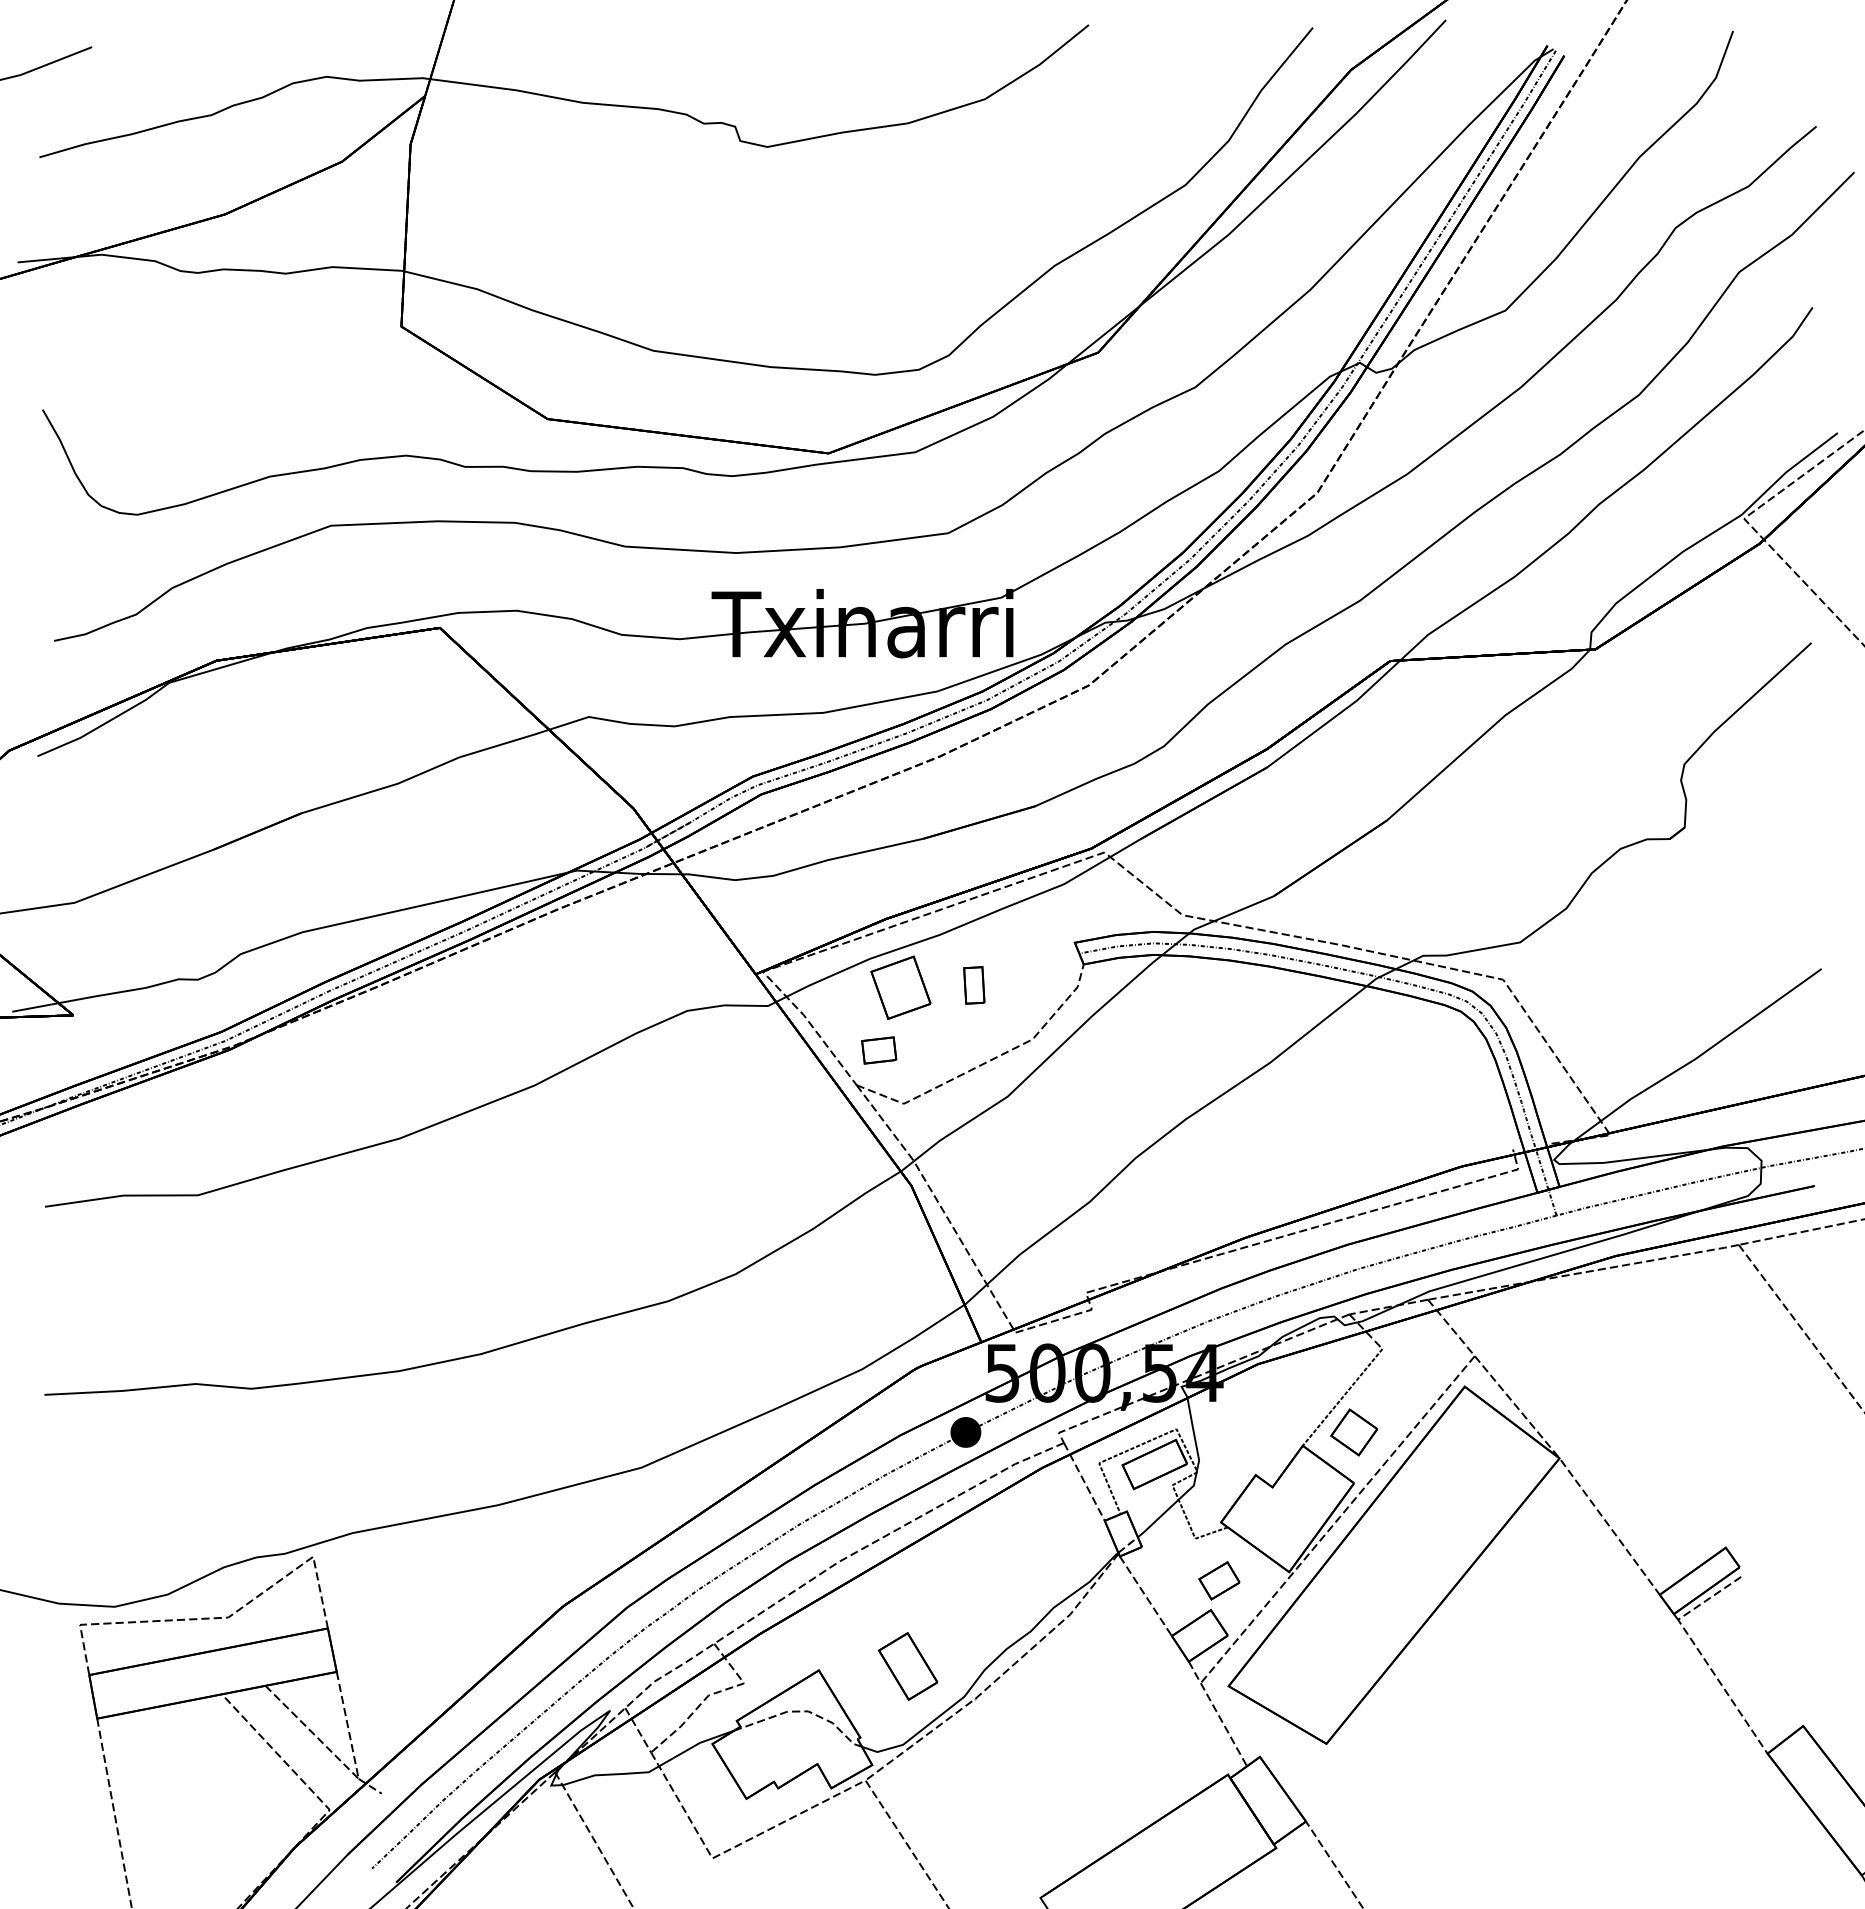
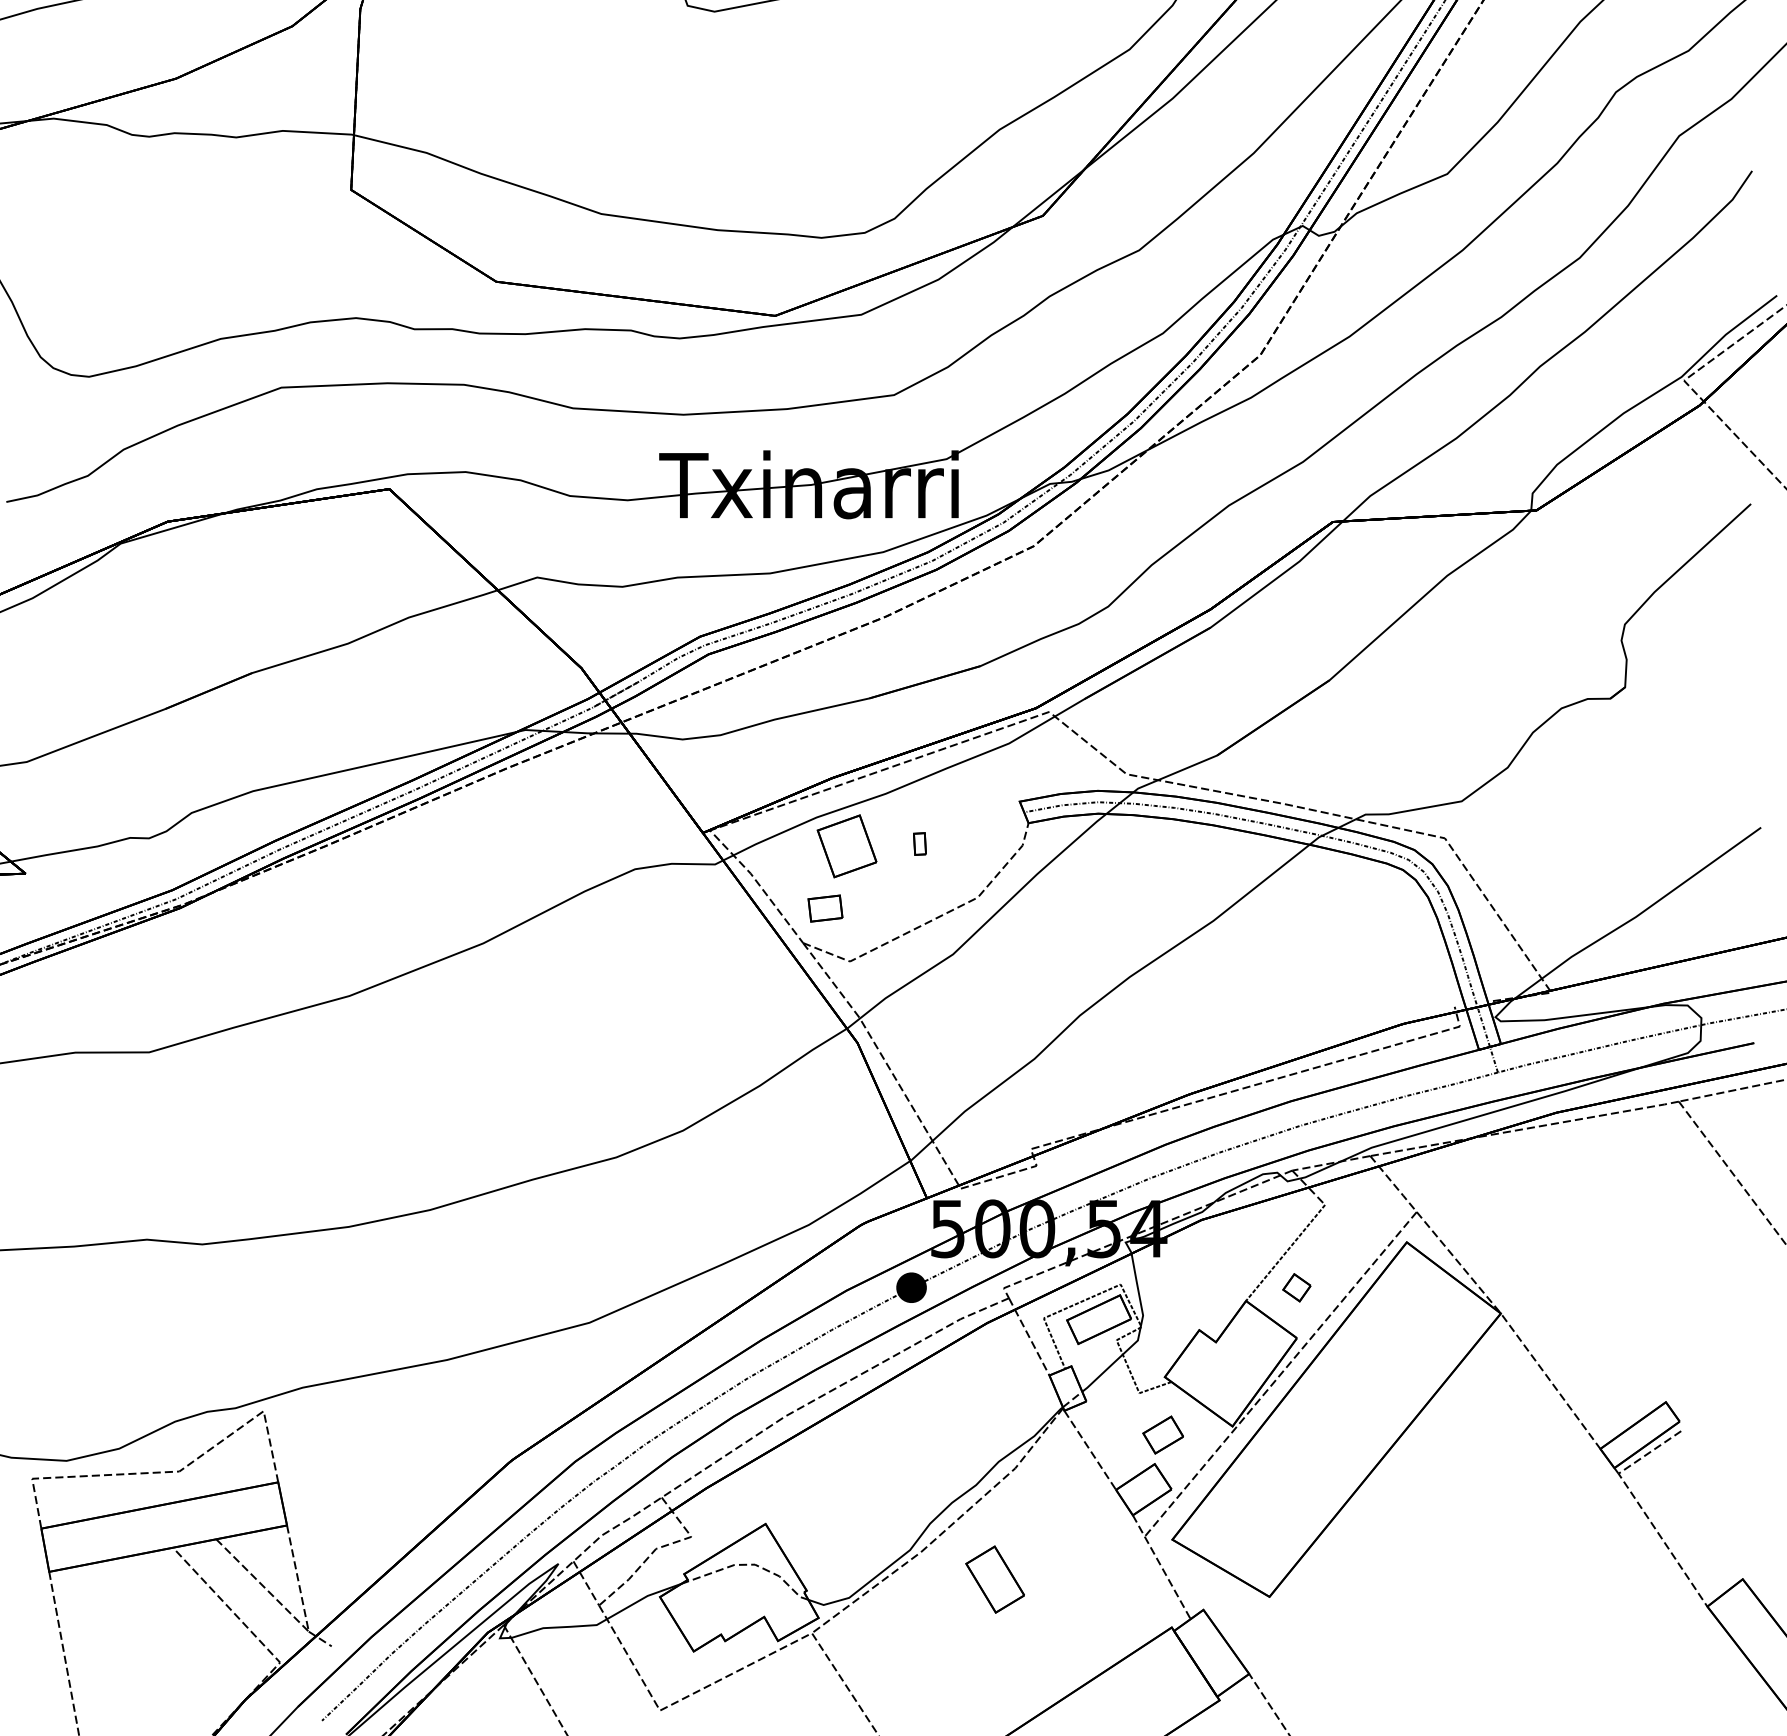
part: (974, 985) -> (920, 844), size x0.6
part: (1353, 1432) -> (1296, 1287), size x0.6
part: (907, 1666) -> (994, 1579), moved

